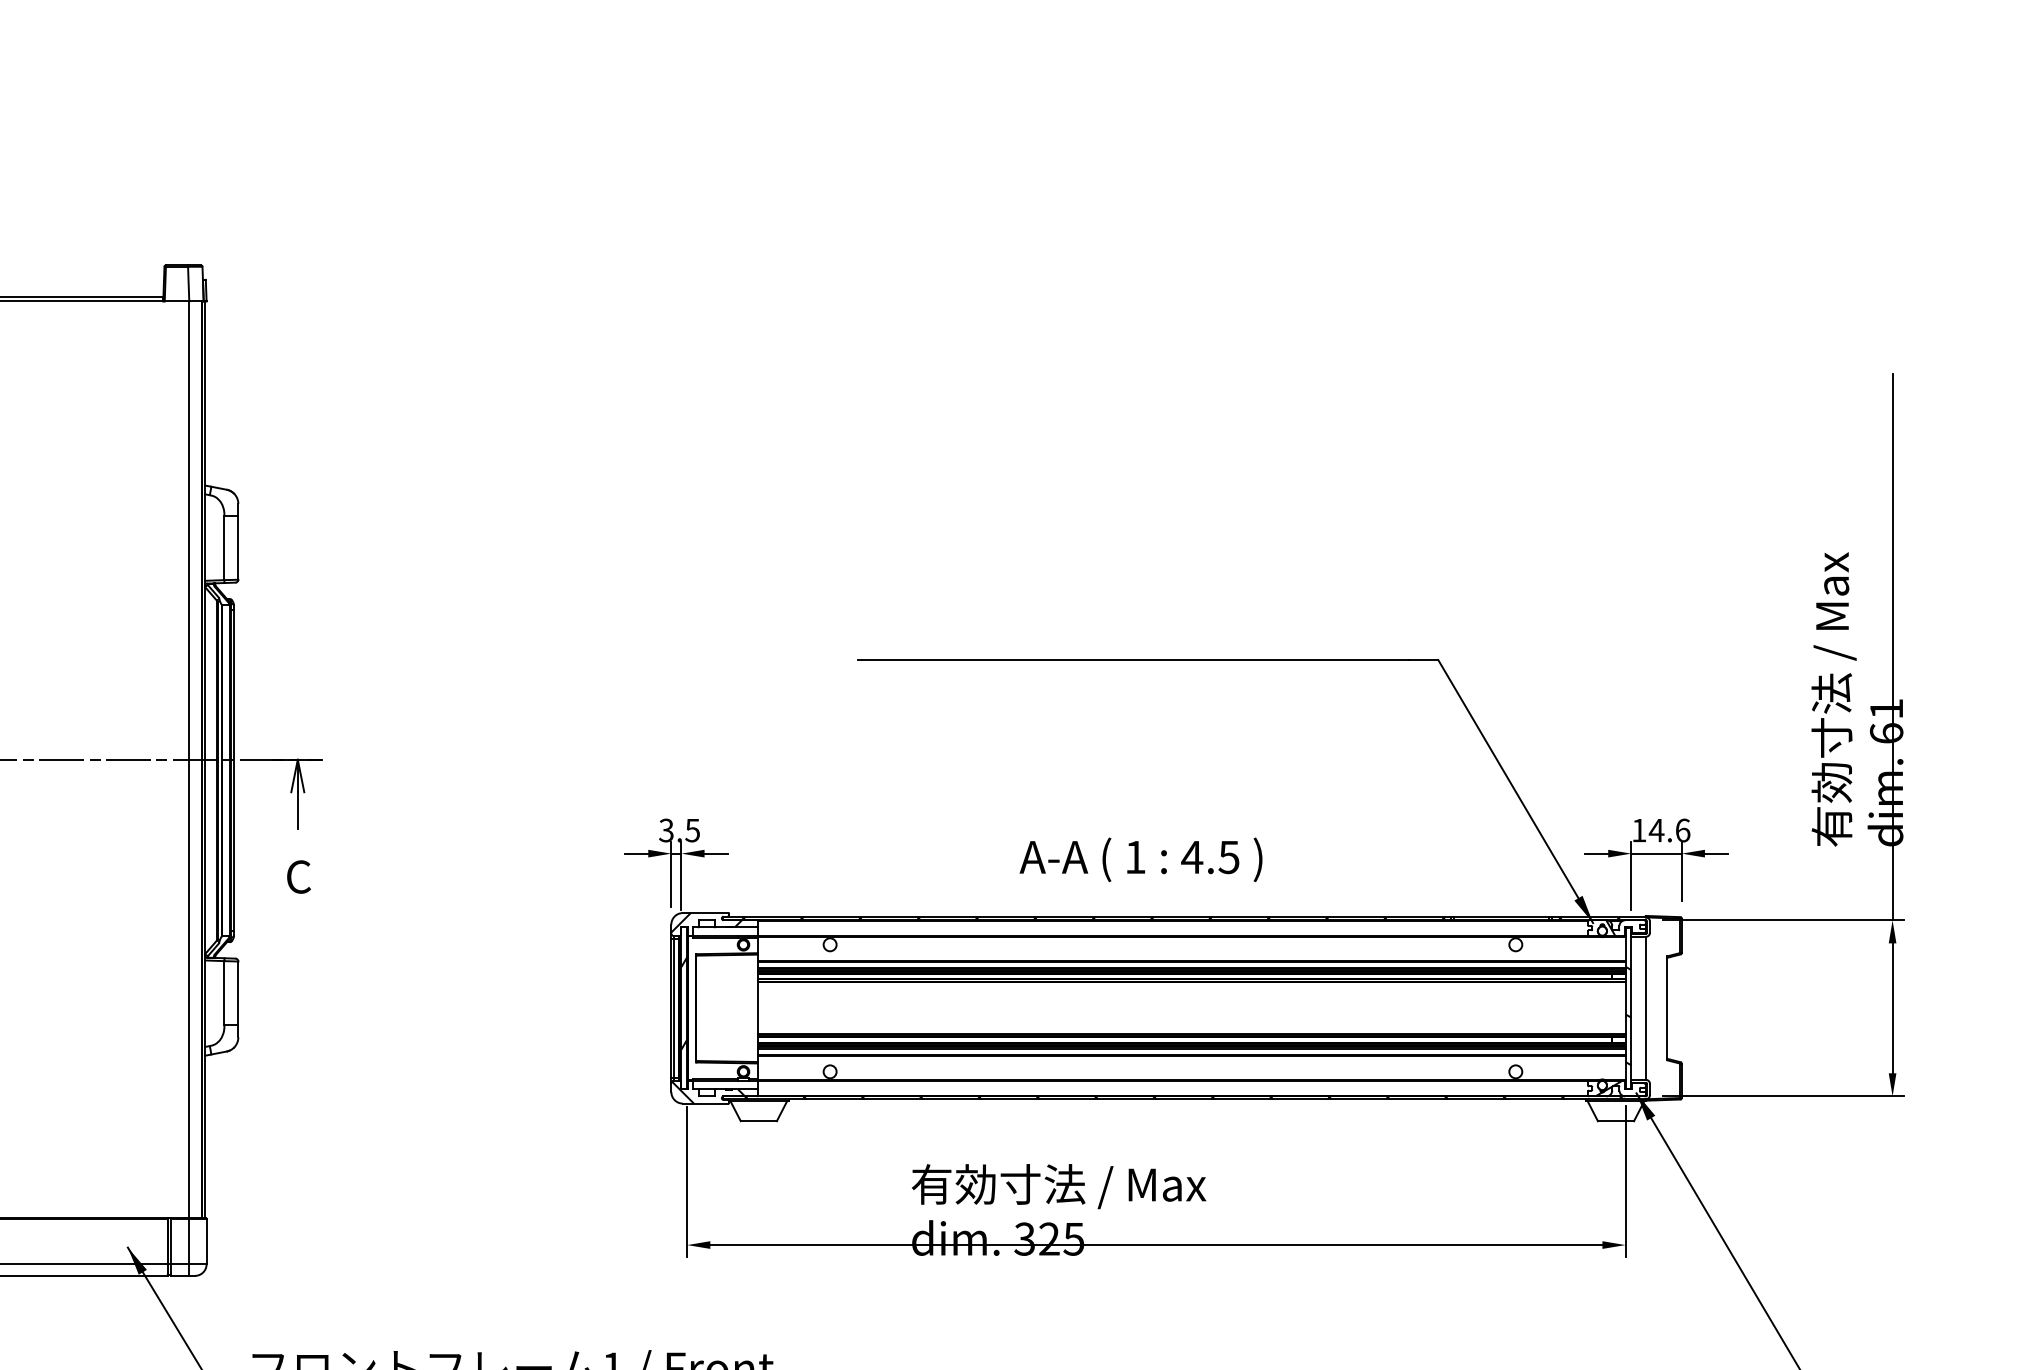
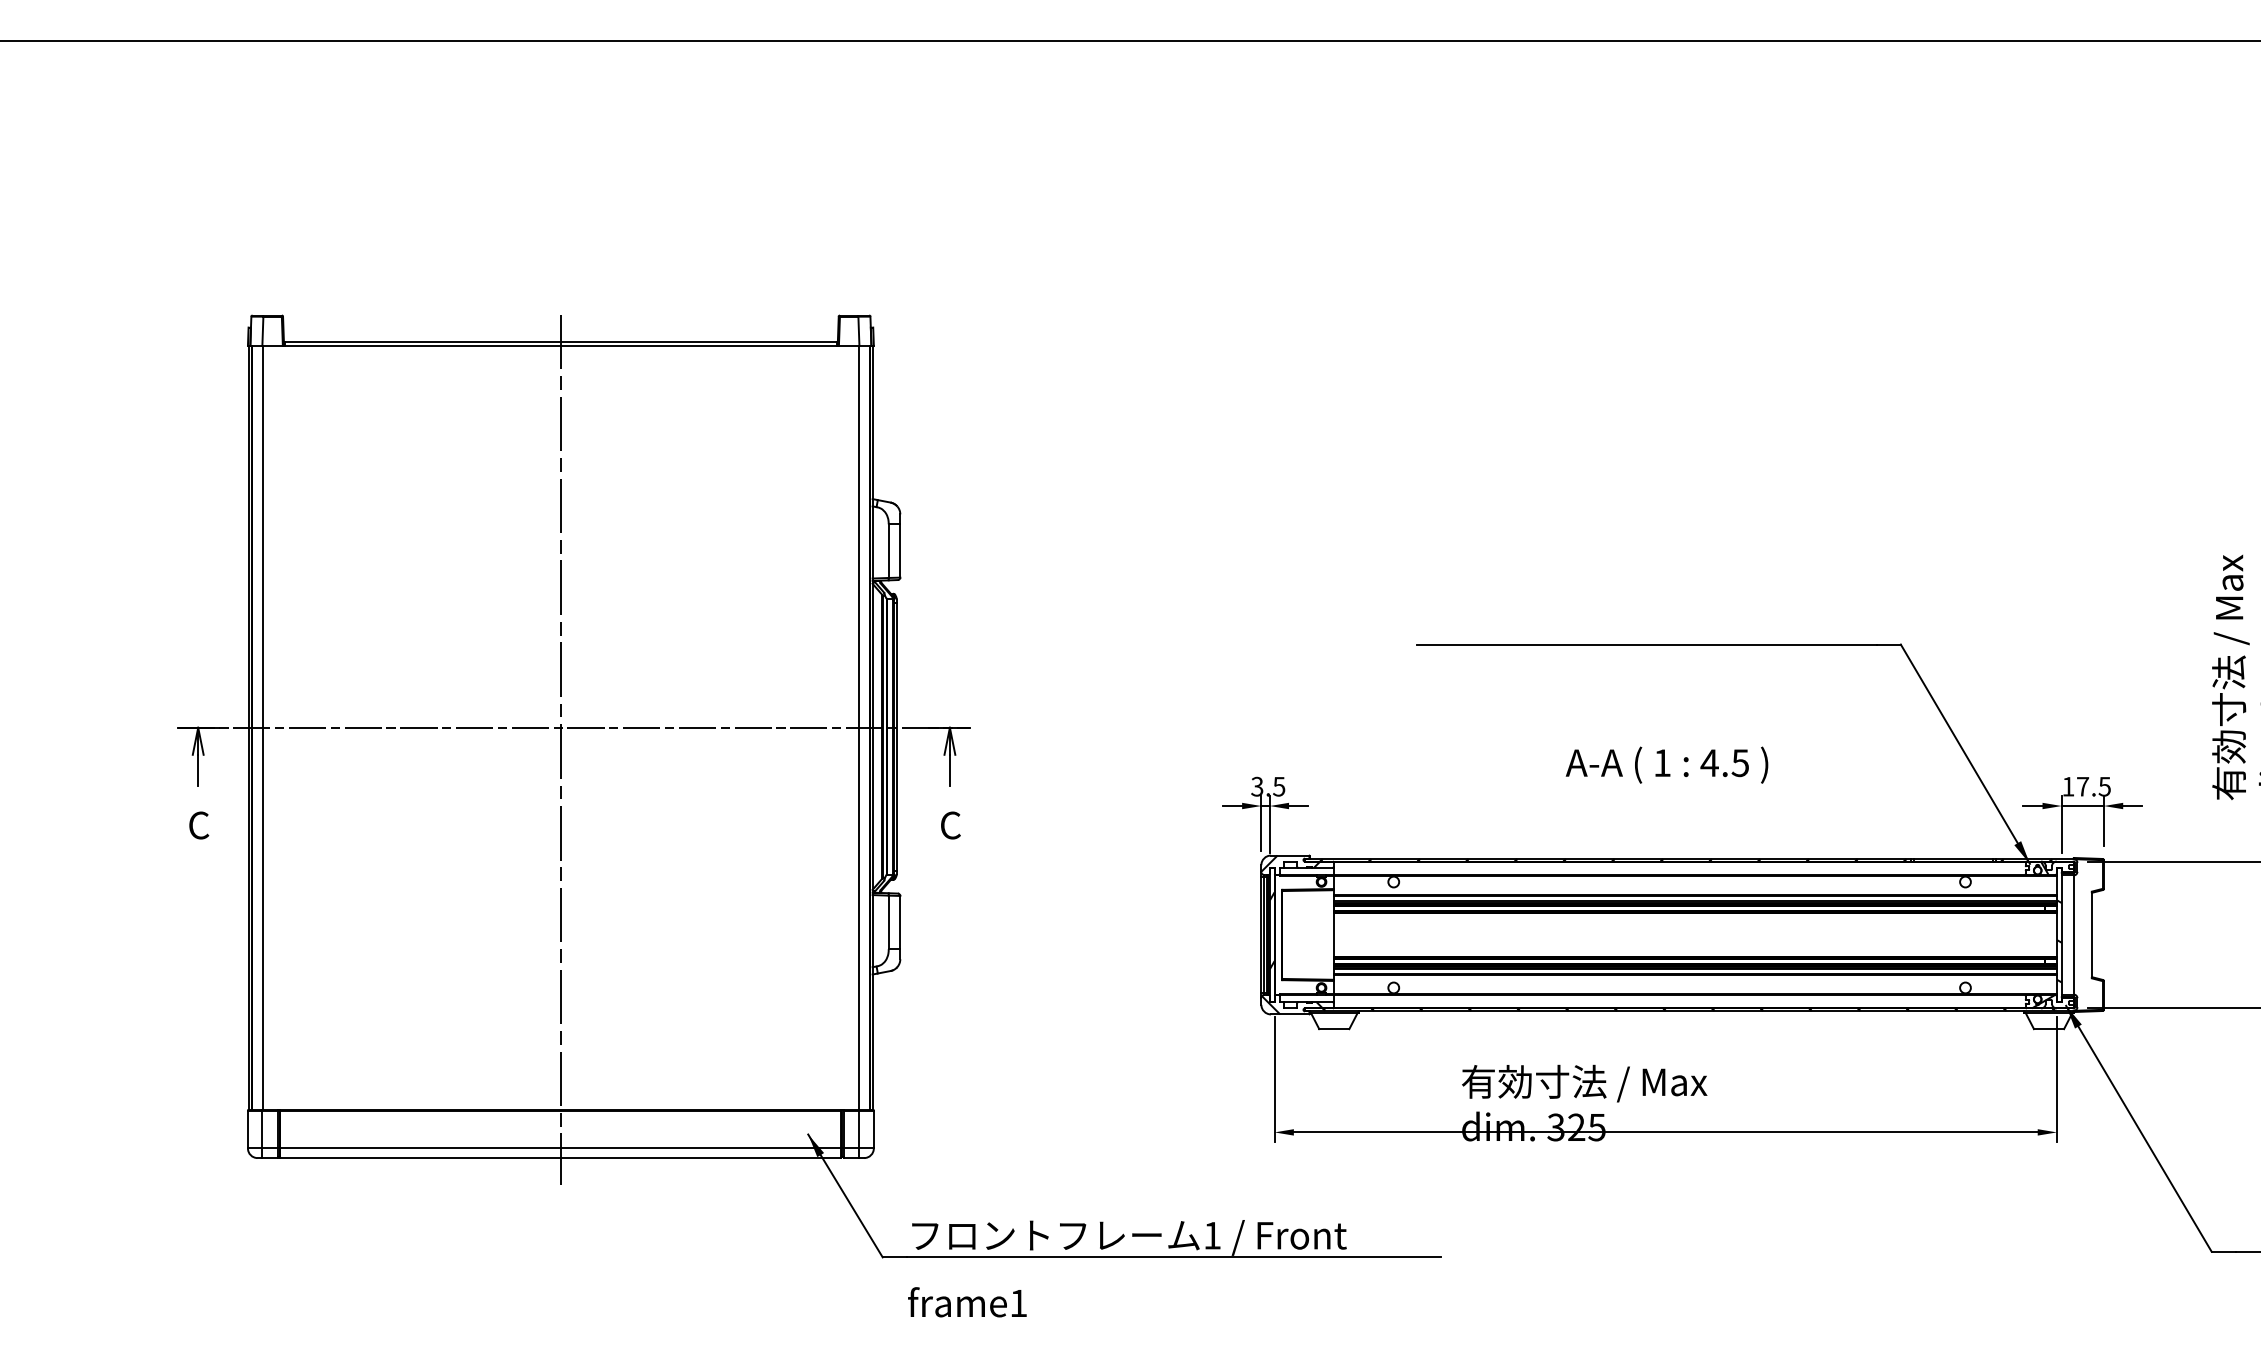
text: (1669, 830) -> (2093, 786), 14.6 -> 17.5
text: (1140, 859) -> (1666, 764), moved

